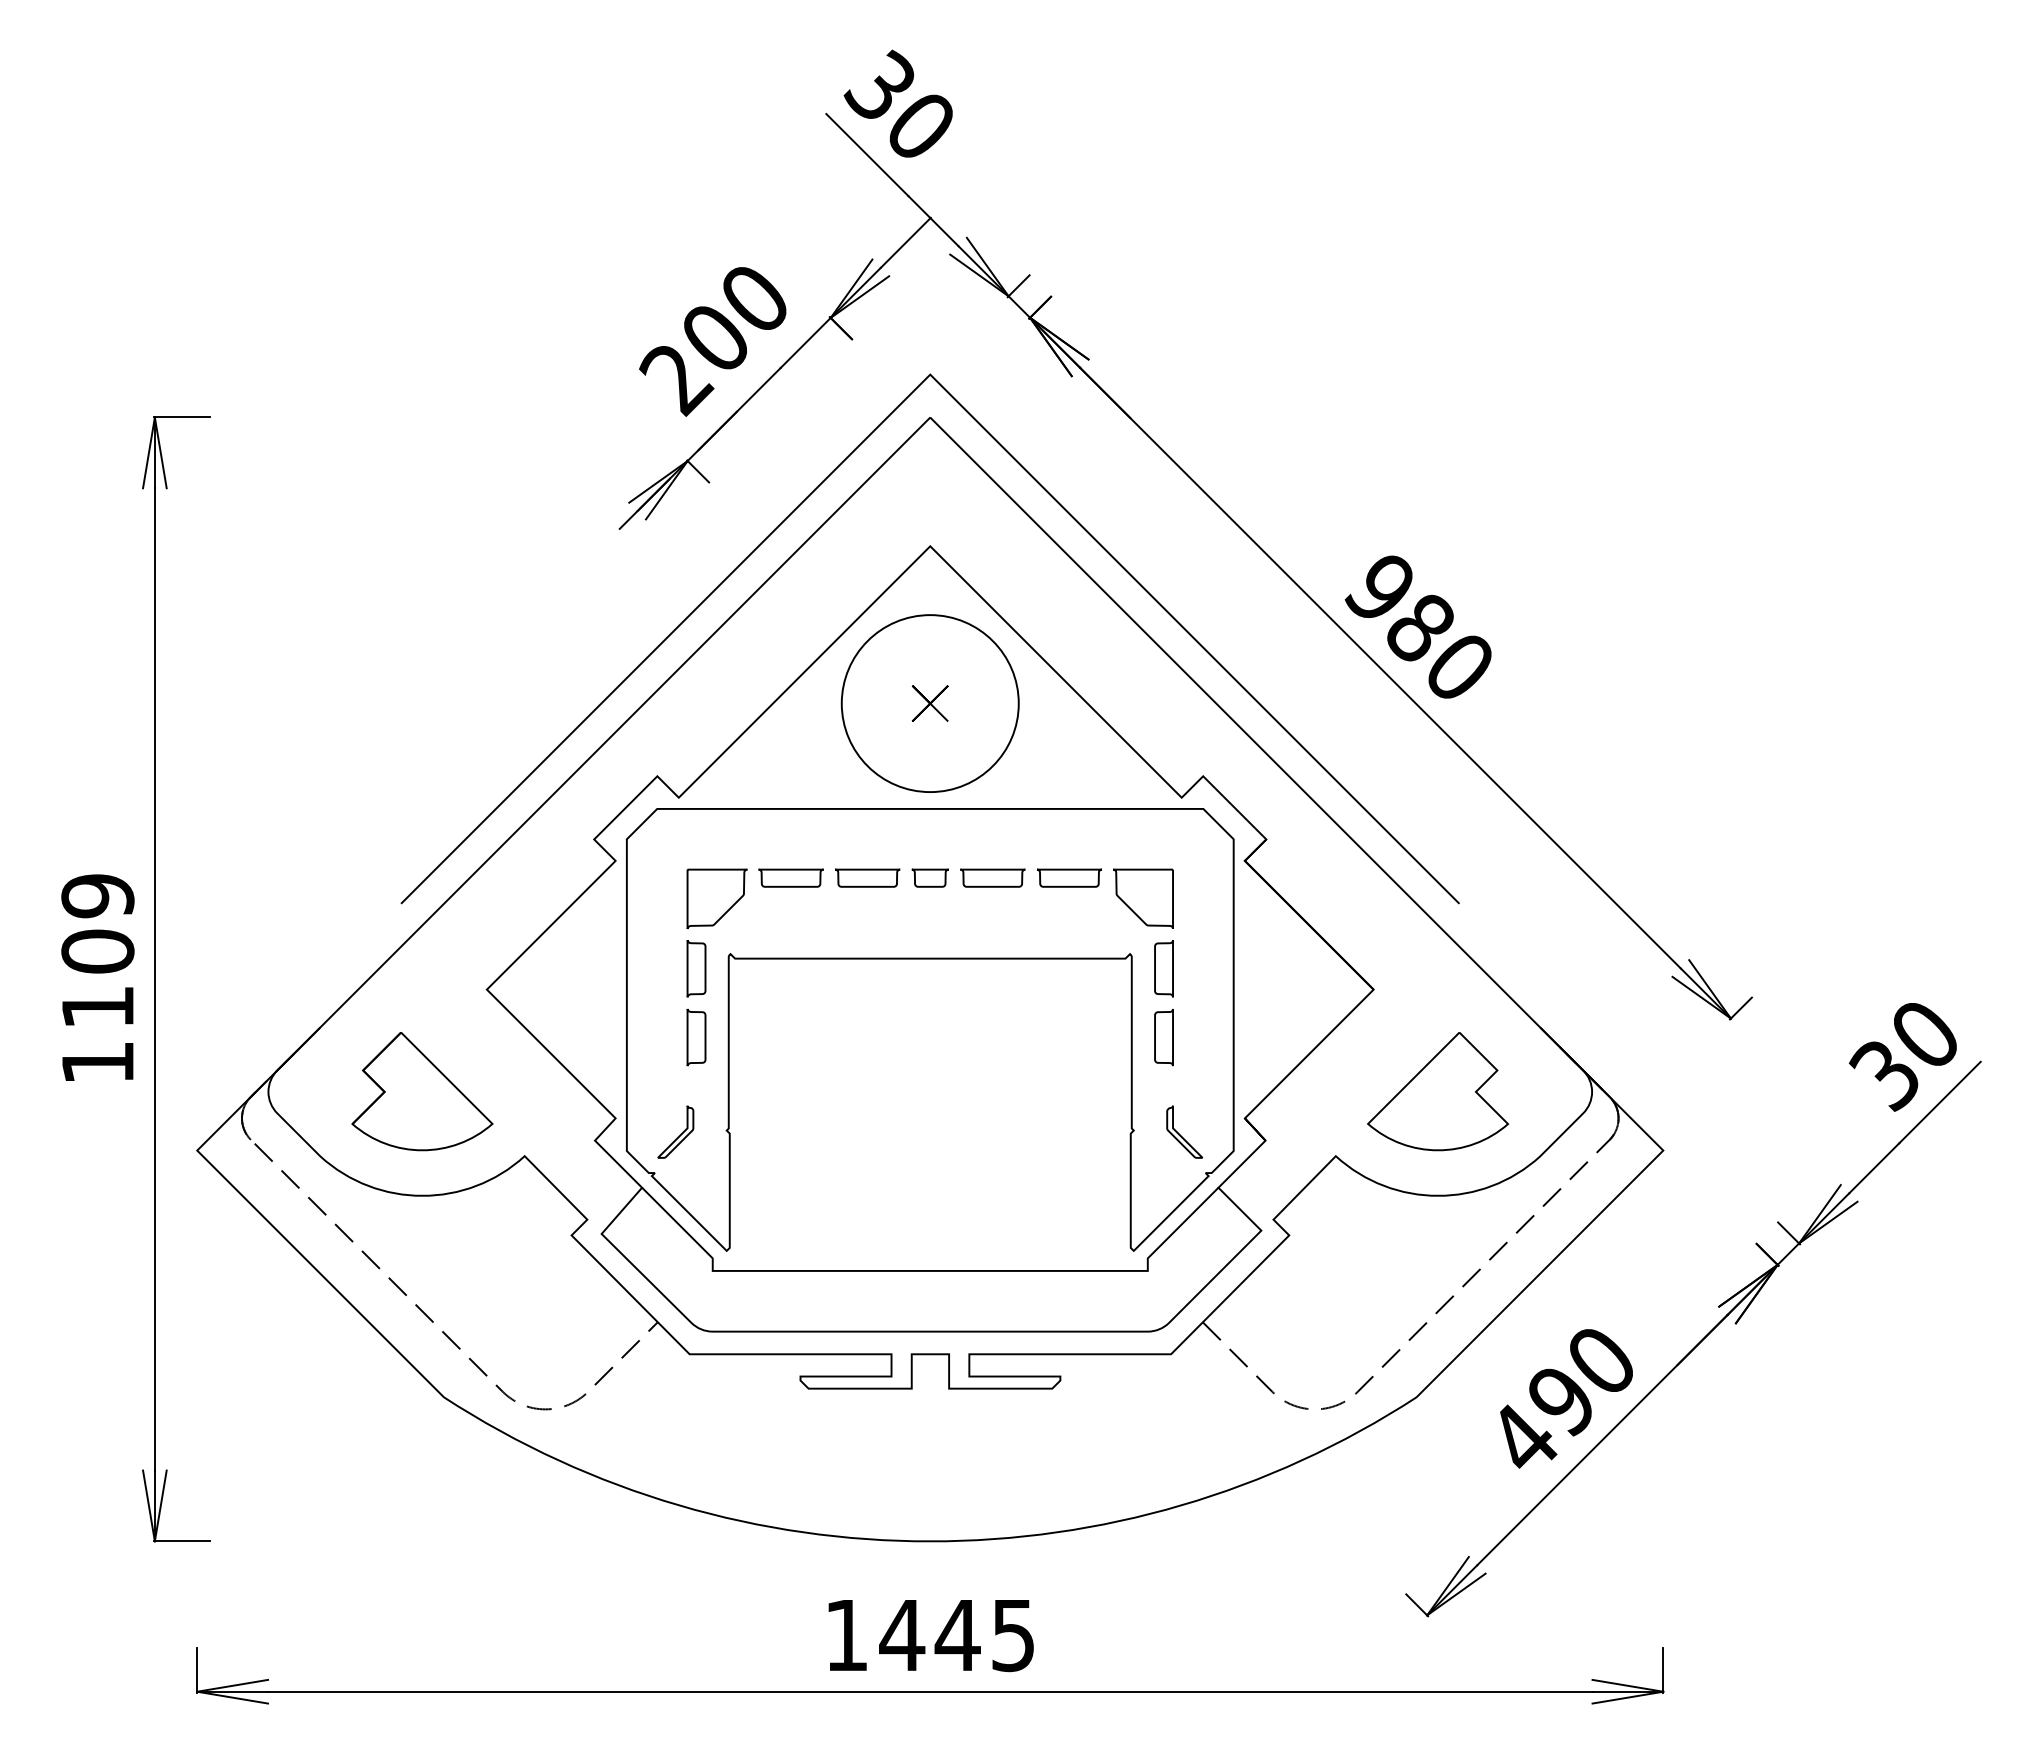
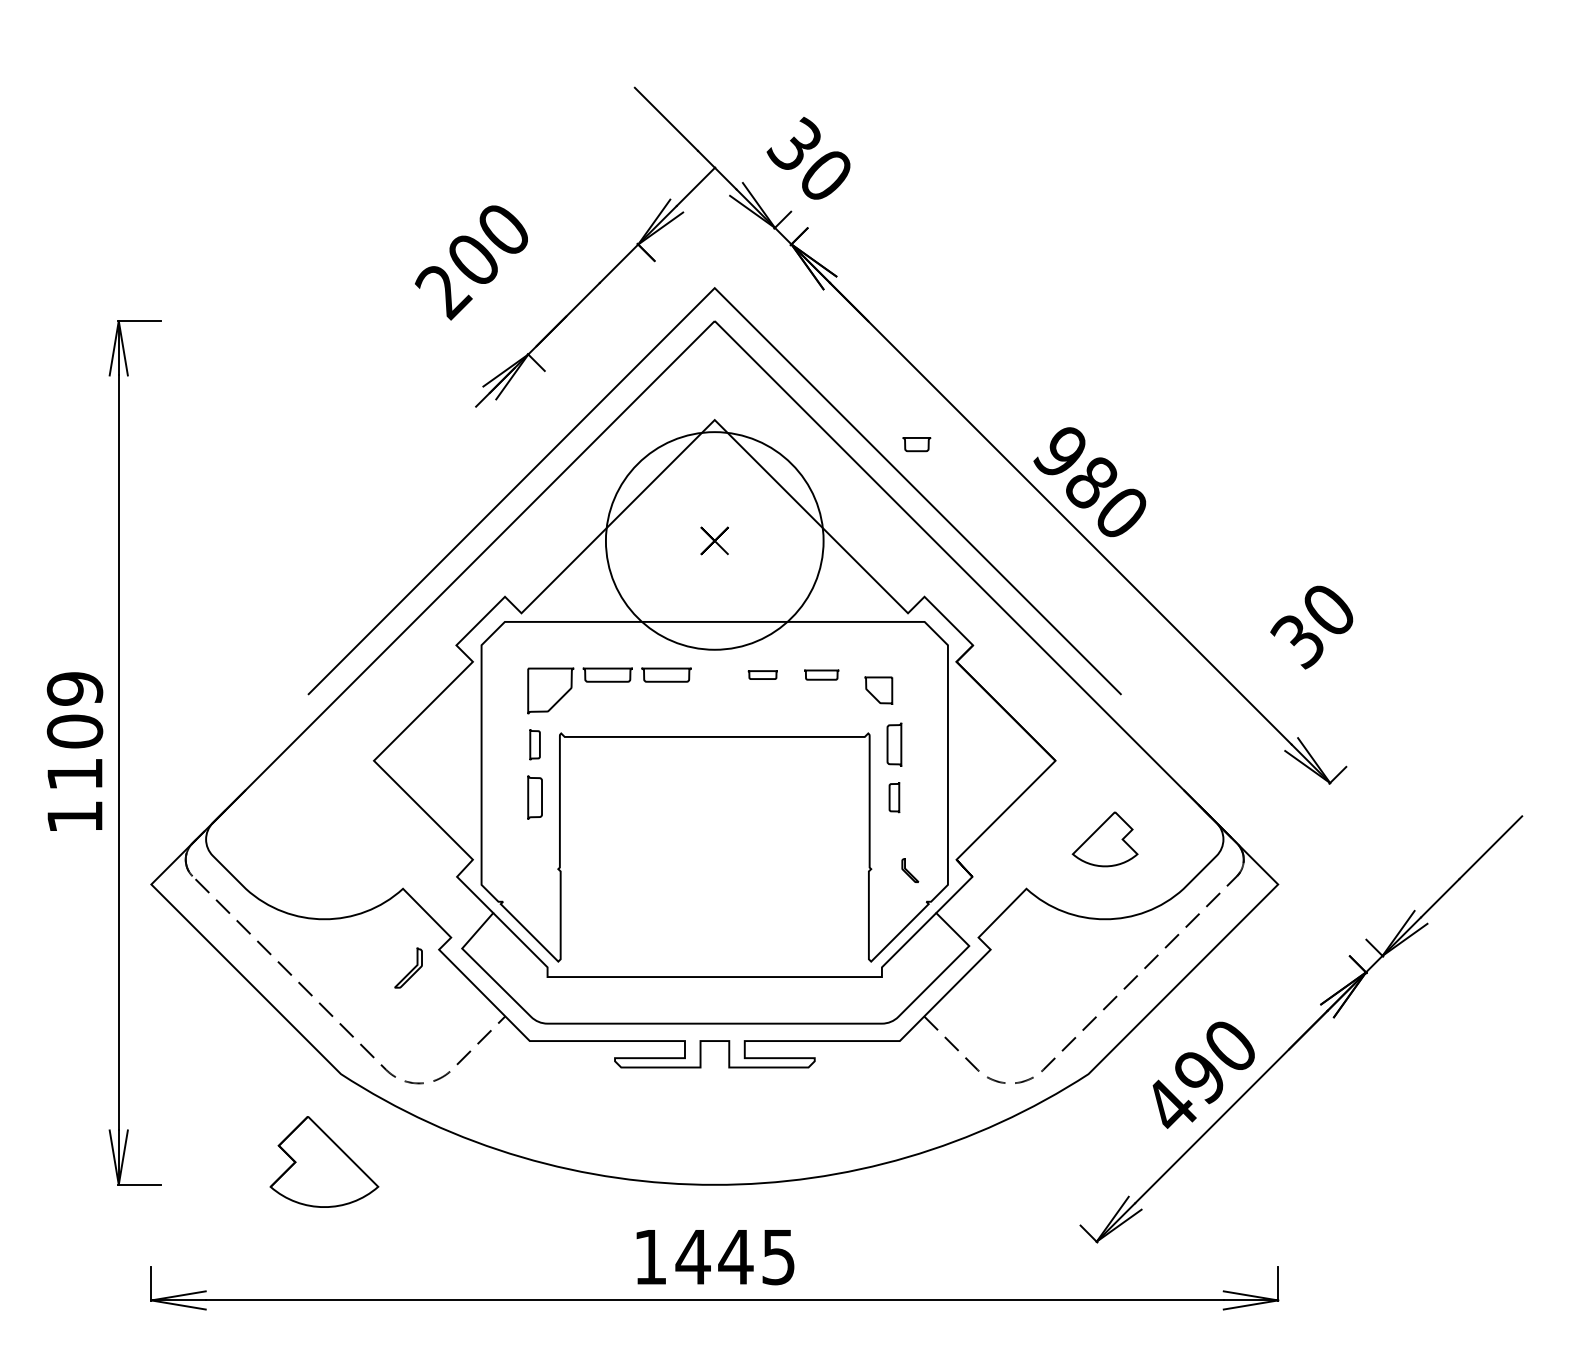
text: (897, 103) -> (807, 158), moved
text: (712, 341) -> (471, 262), moved
circle: (929, 703) -> (714, 540), size x1.6
part: (929, 877) -> (916, 444), moved
part: (992, 877) -> (762, 674), size x0.6
part: (1069, 877) -> (821, 674), size x0.7
part: (1143, 898) -> (878, 690), size x0.6
part: (696, 968) -> (535, 744), size x0.7
part: (1163, 1037) -> (894, 797), size x0.7
text: (1902, 1057) -> (1311, 627), moved
part: (422, 1091) -> (324, 1161), moved
part: (1438, 1091) -> (1105, 839), size x0.6
part: (675, 1131) -> (408, 967), moved
part: (1184, 1131) -> (910, 869), size x0.6

